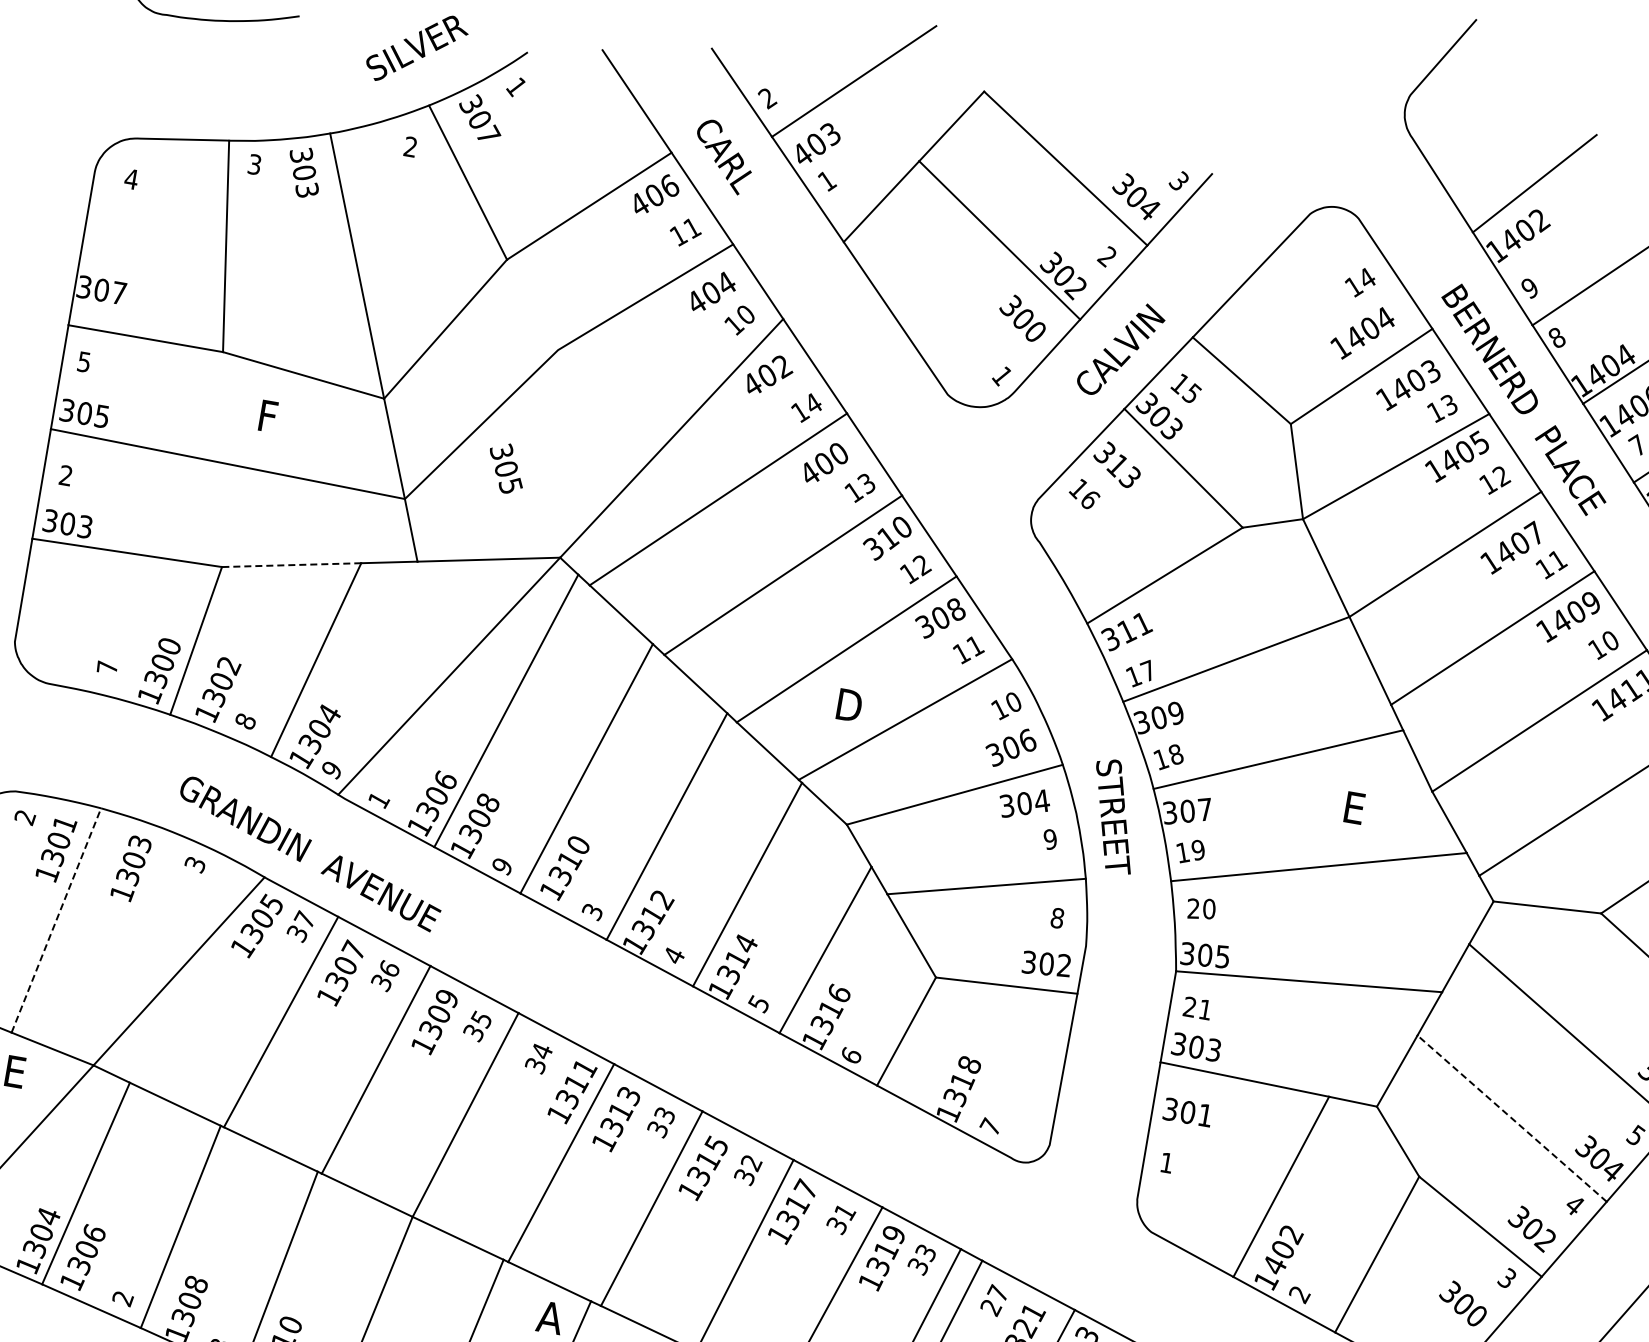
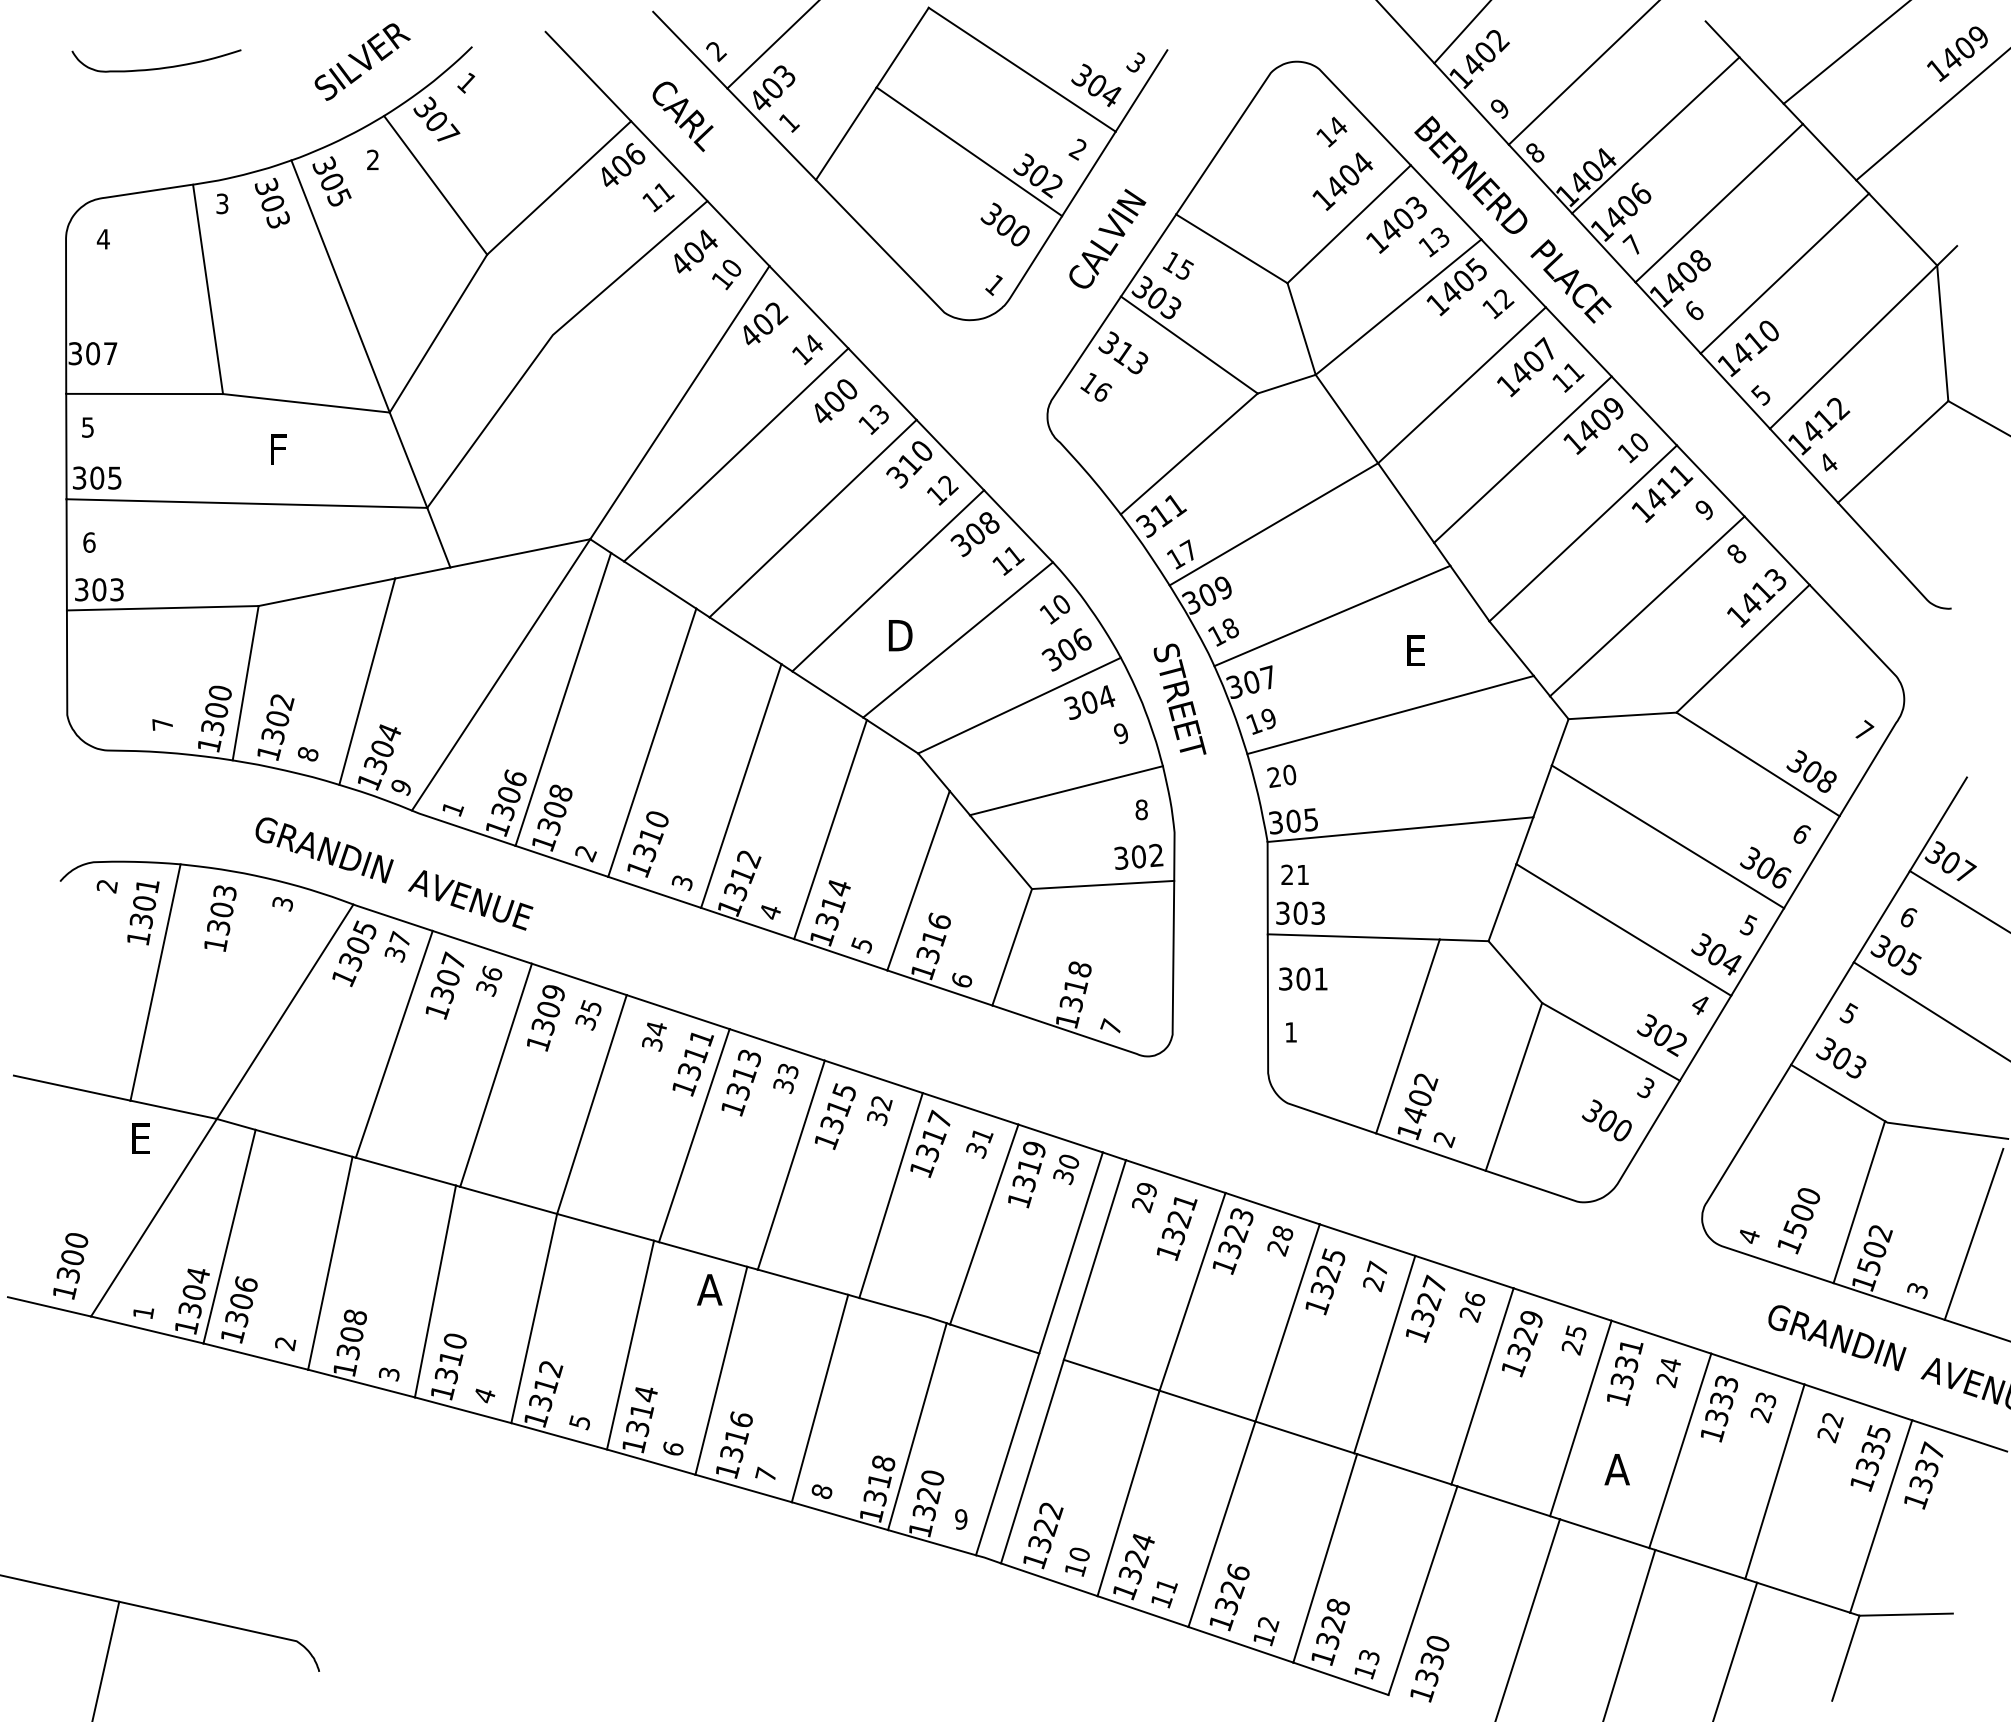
text: (505, 468) -> (331, 181), moved
text: (66, 475) -> (89, 542), 2 -> 6
line: (291, 565) -> (326, 592), dashed -> solid
text: (501, 867) -> (585, 854), 9 -> 2
line: (56, 920) -> (155, 982), dashed -> solid
line: (1511, 1119) -> (1623, 930), dashed -> solid
text: (925, 1253) -> (1068, 1162), 33 -> 30
text: (997, 1293) -> (1146, 1189), 27 -> 29

